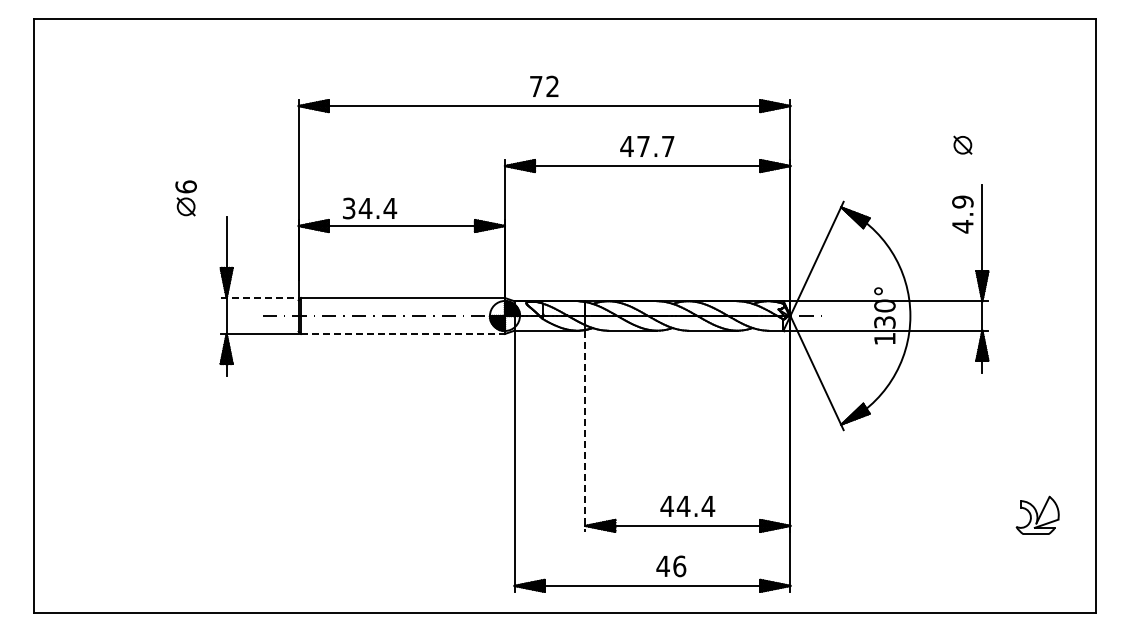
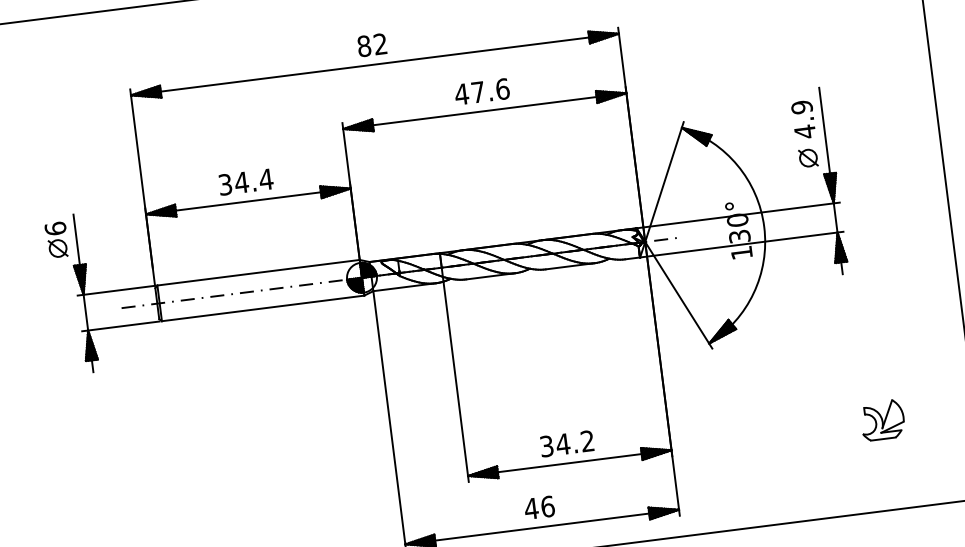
text: (535, 86) -> (363, 46), 72 -> 82
part: (962, 144) -> (807, 157), moved
text: (667, 146) -> (502, 89), 47.7 -> 47.6
part: (185, 198) -> (56, 240), moved
text: (370, 208) -> (246, 182), moved
line: (259, 298) -> (116, 291), dashed -> solid
line: (403, 333) -> (263, 307), dashed -> solid
line: (585, 431) -> (456, 382), dashed -> solid
text: (687, 506) -> (566, 443), 44.4 -> 34.2
part: (1037, 514) -> (882, 419), moved
text: (671, 566) -> (539, 507), moved

